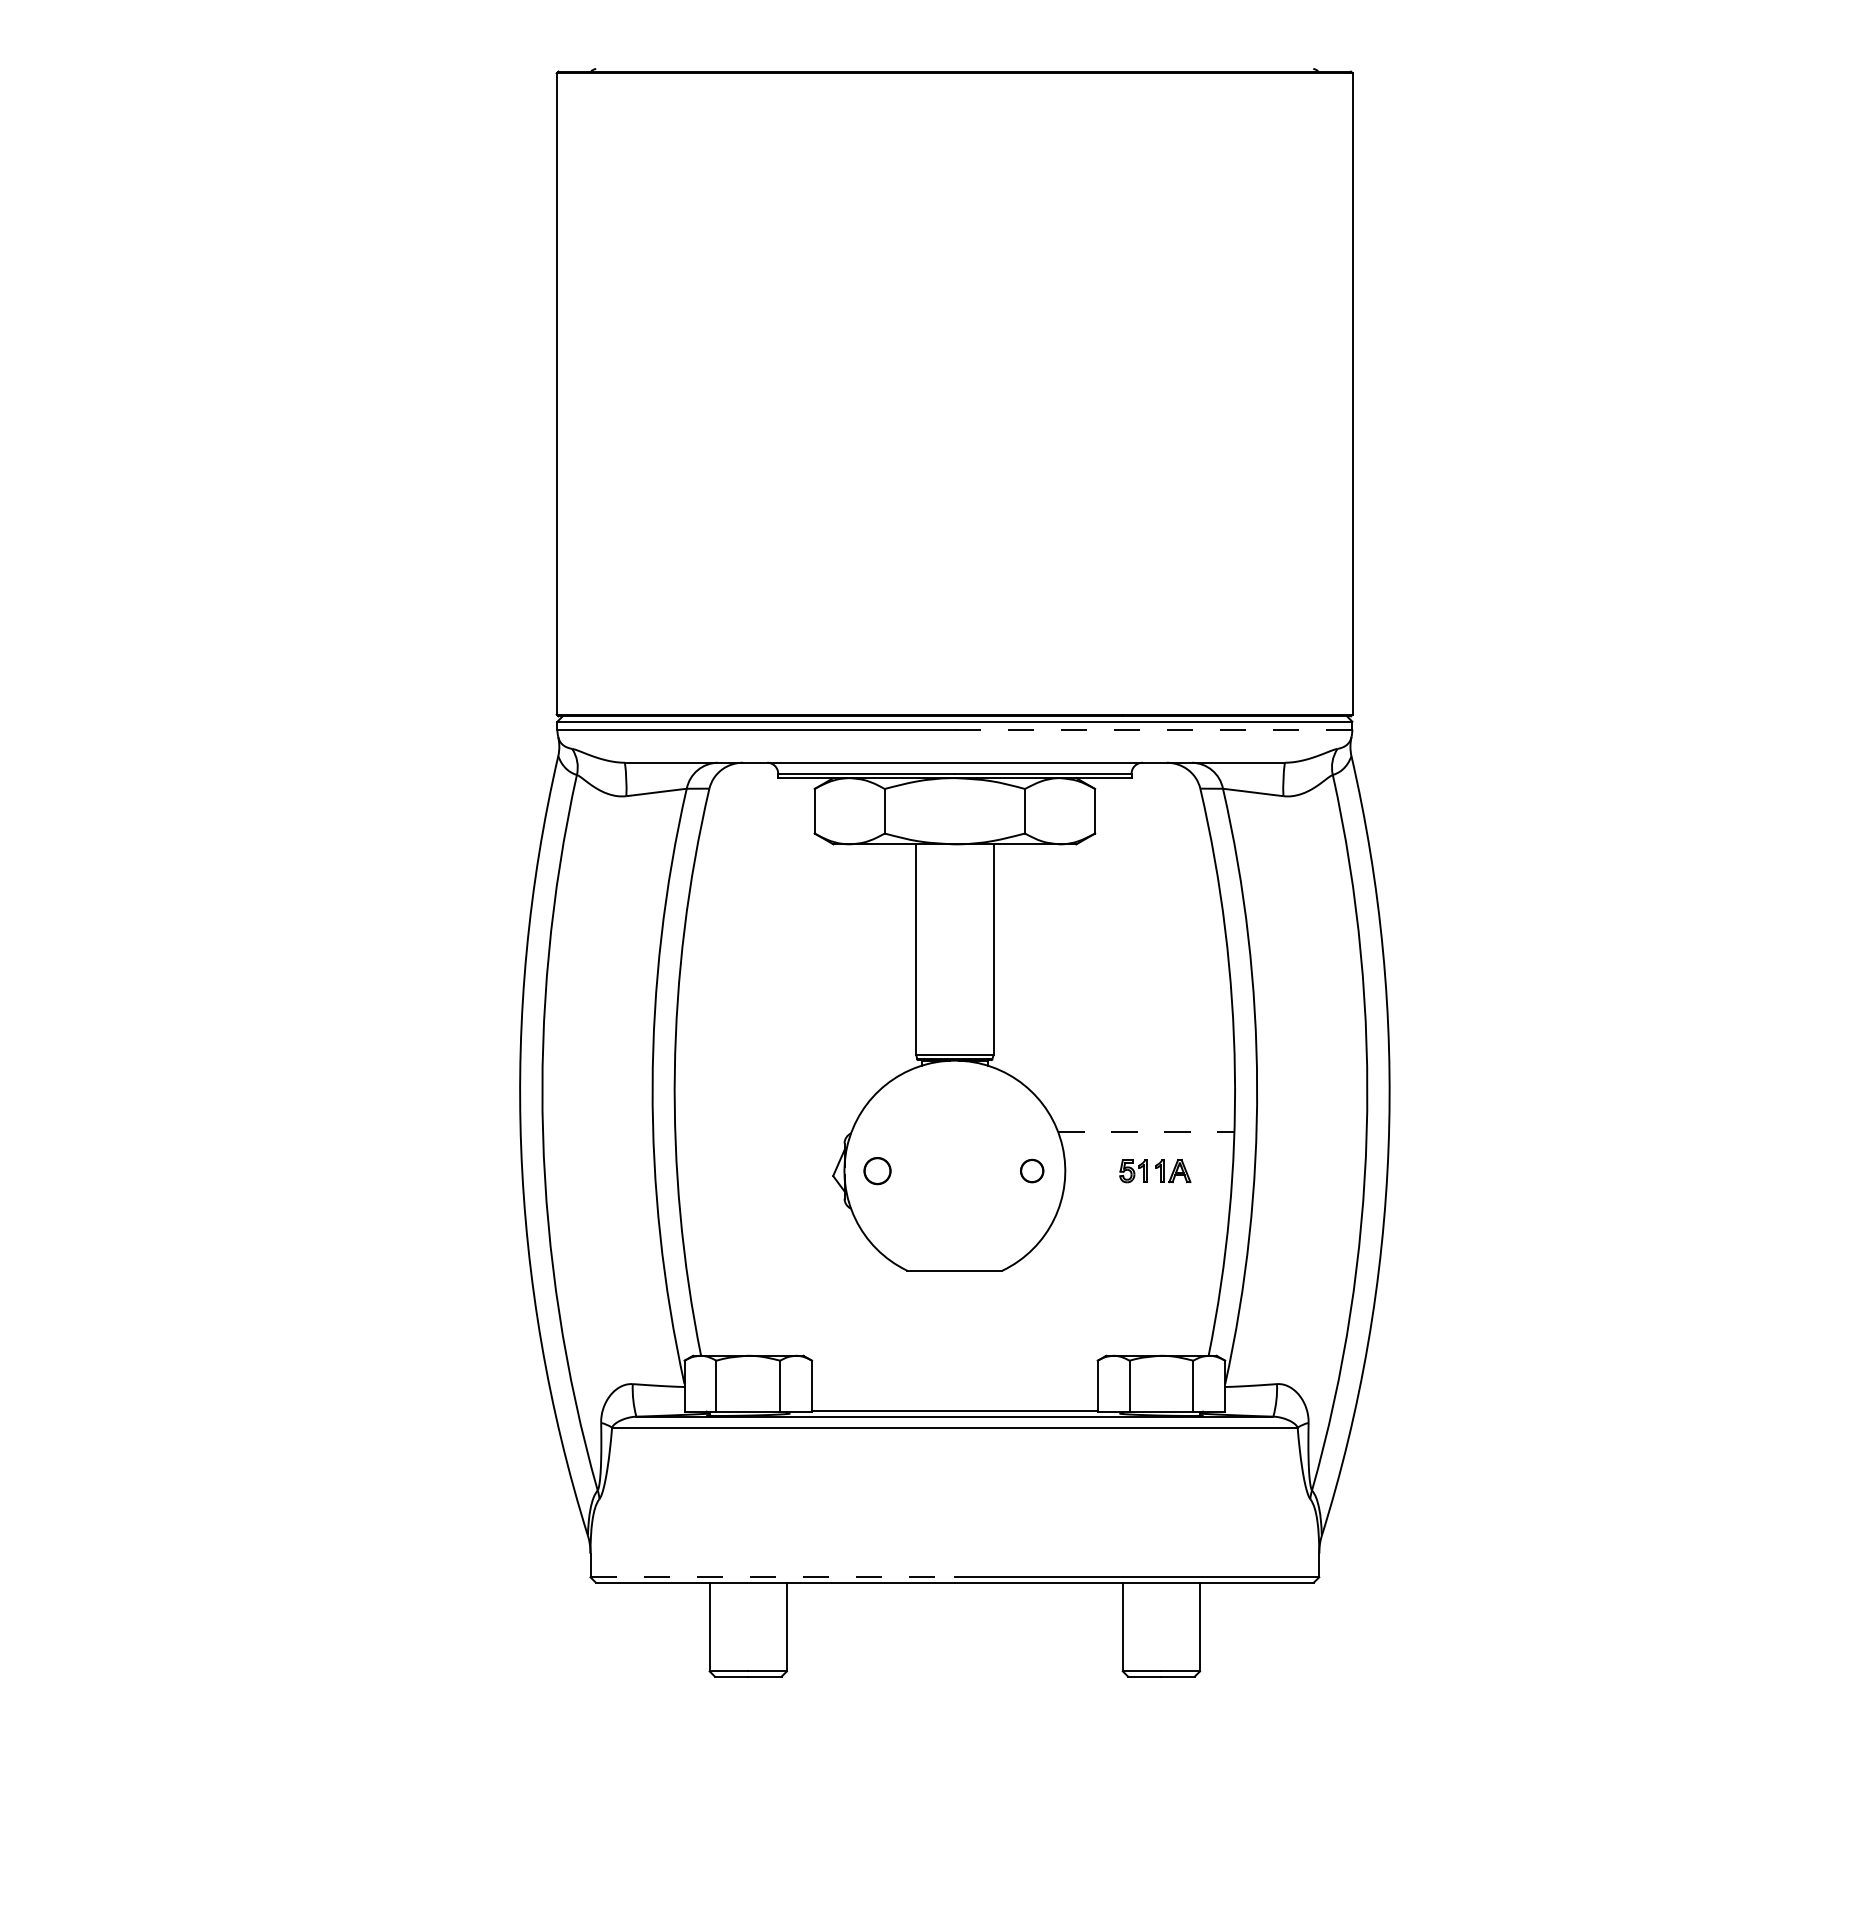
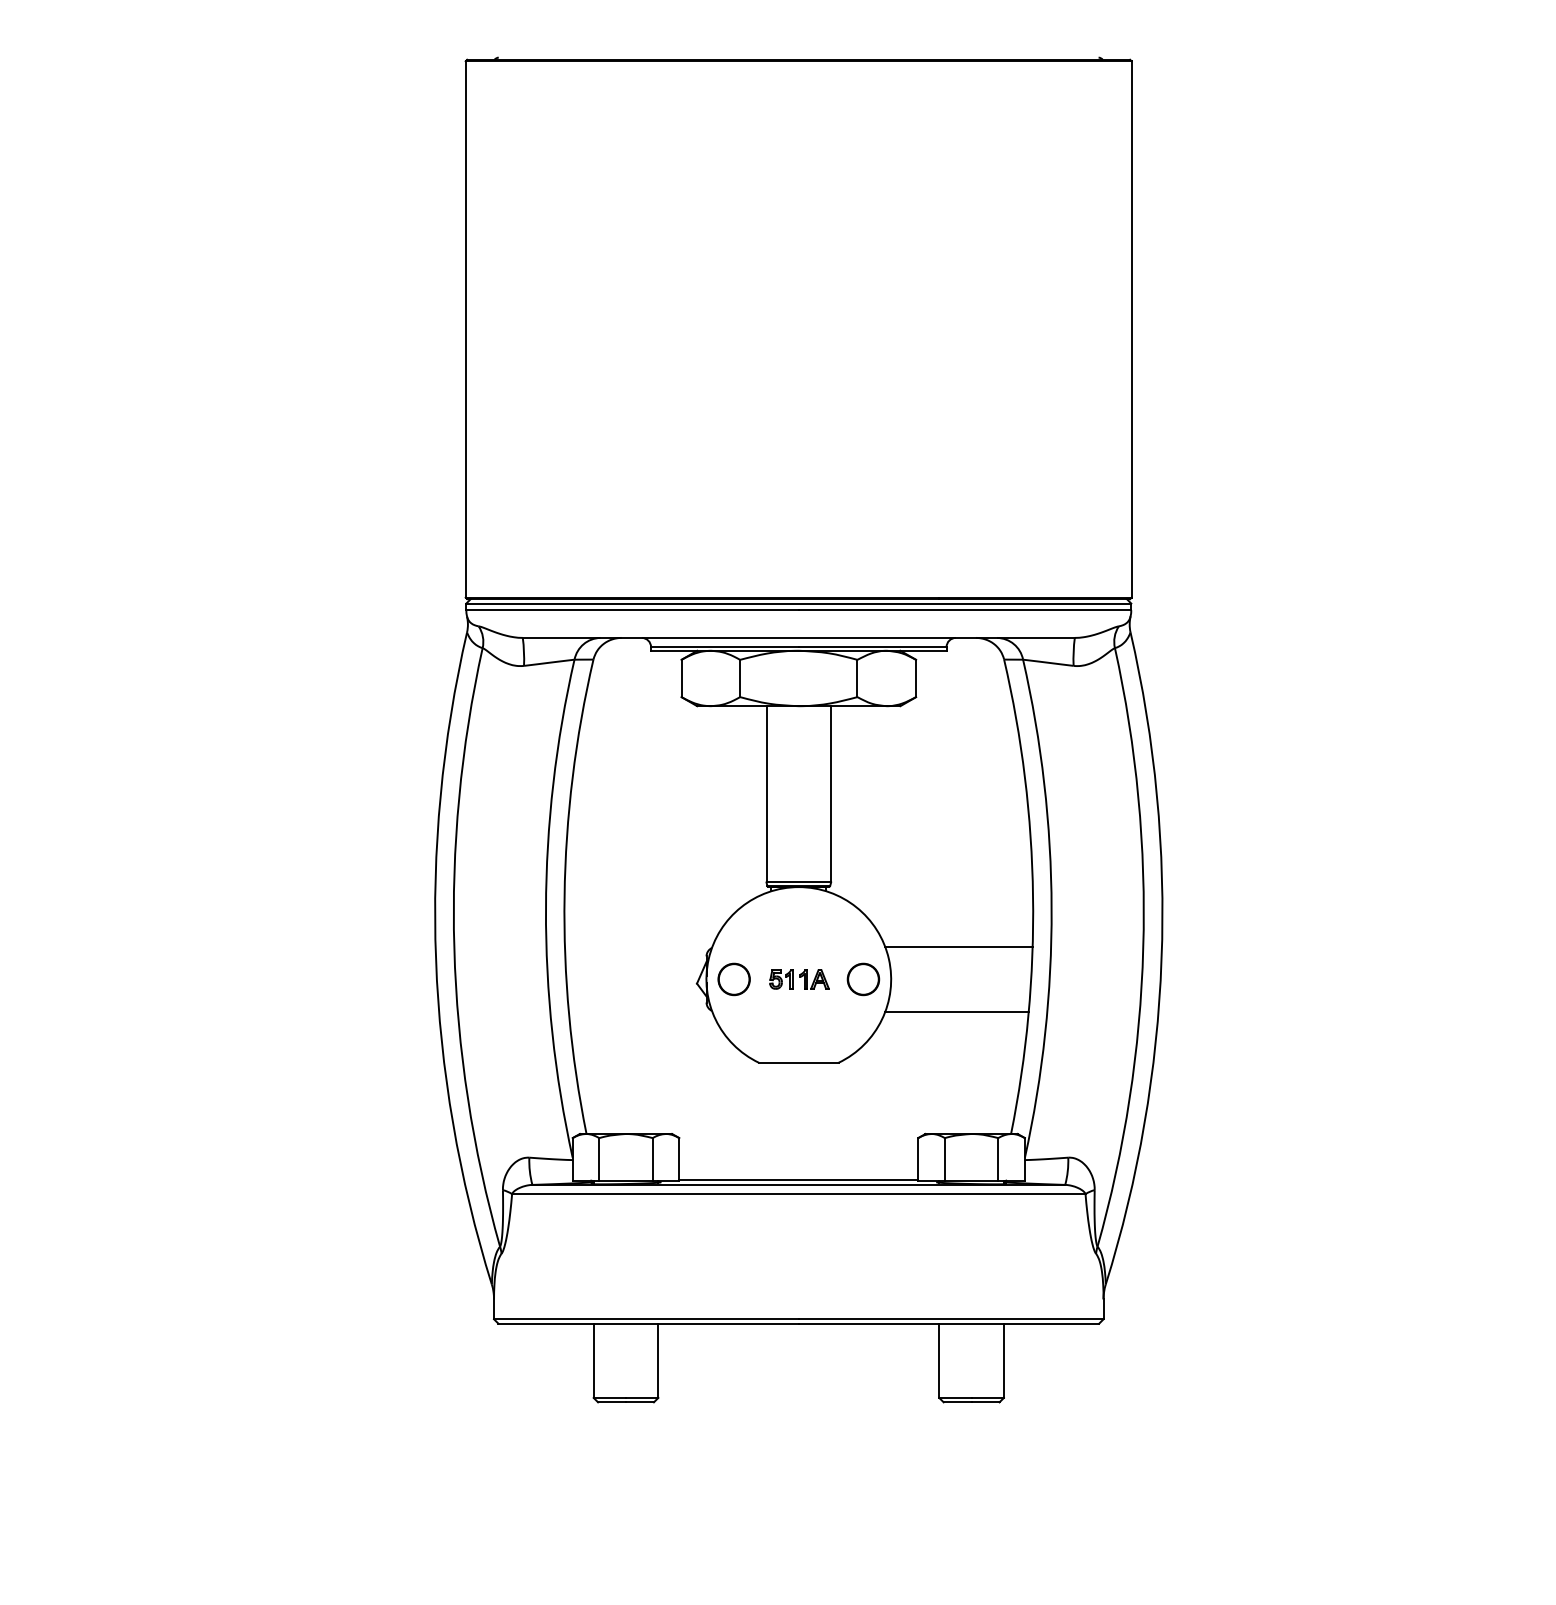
line: (1154, 729) -> (965, 610), dashed -> solid
line: (1146, 1132) -> (959, 947), dashed -> solid
part: (876, 1171) -> (733, 979), size x1.43
part: (1032, 1171) -> (863, 979), size x1.67
part: (1155, 1171) -> (799, 979), moved
line: (1143, 1209) -> (956, 1011), added
line: (772, 1577) -> (646, 1319), dashed -> solid

